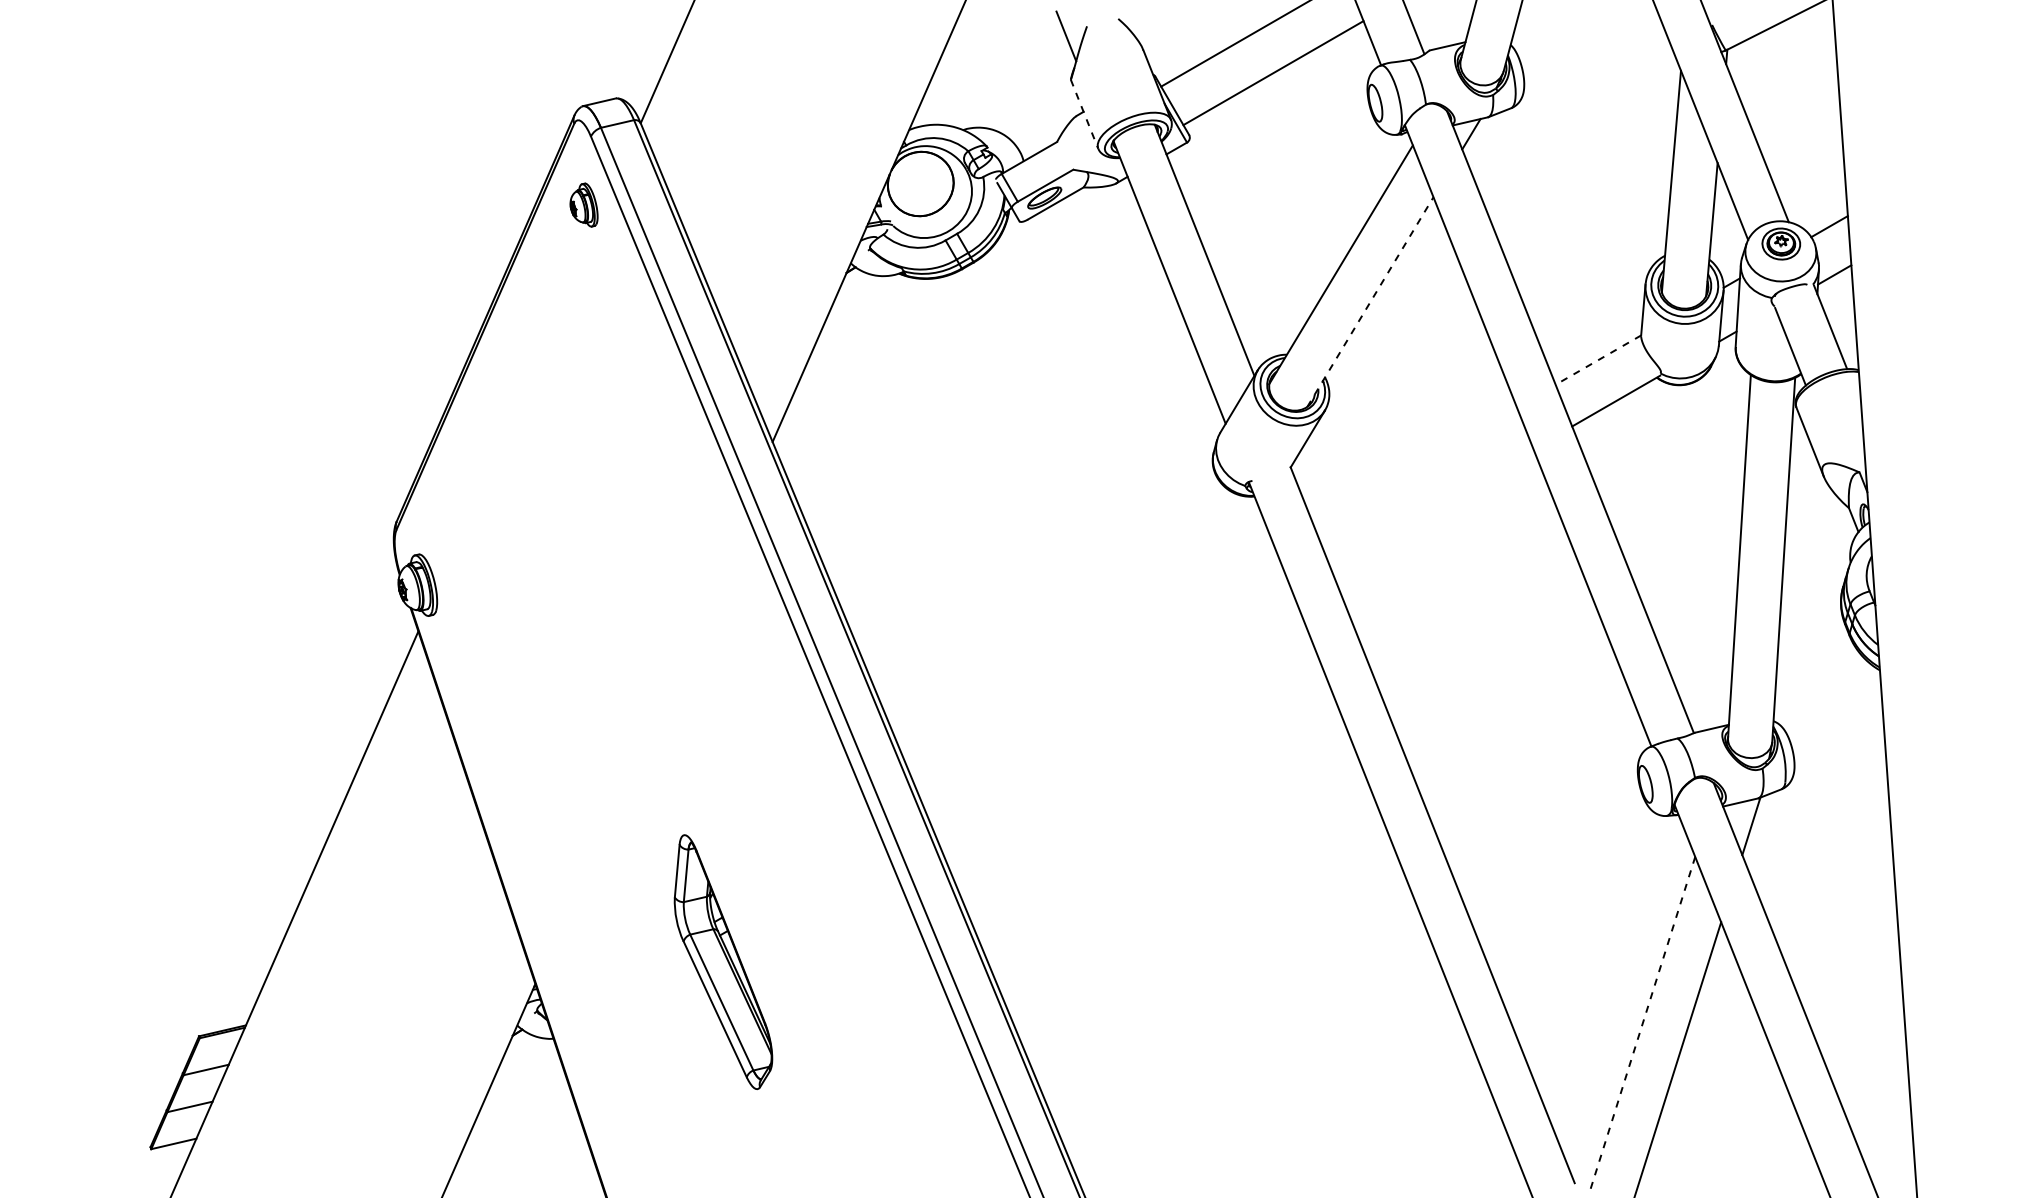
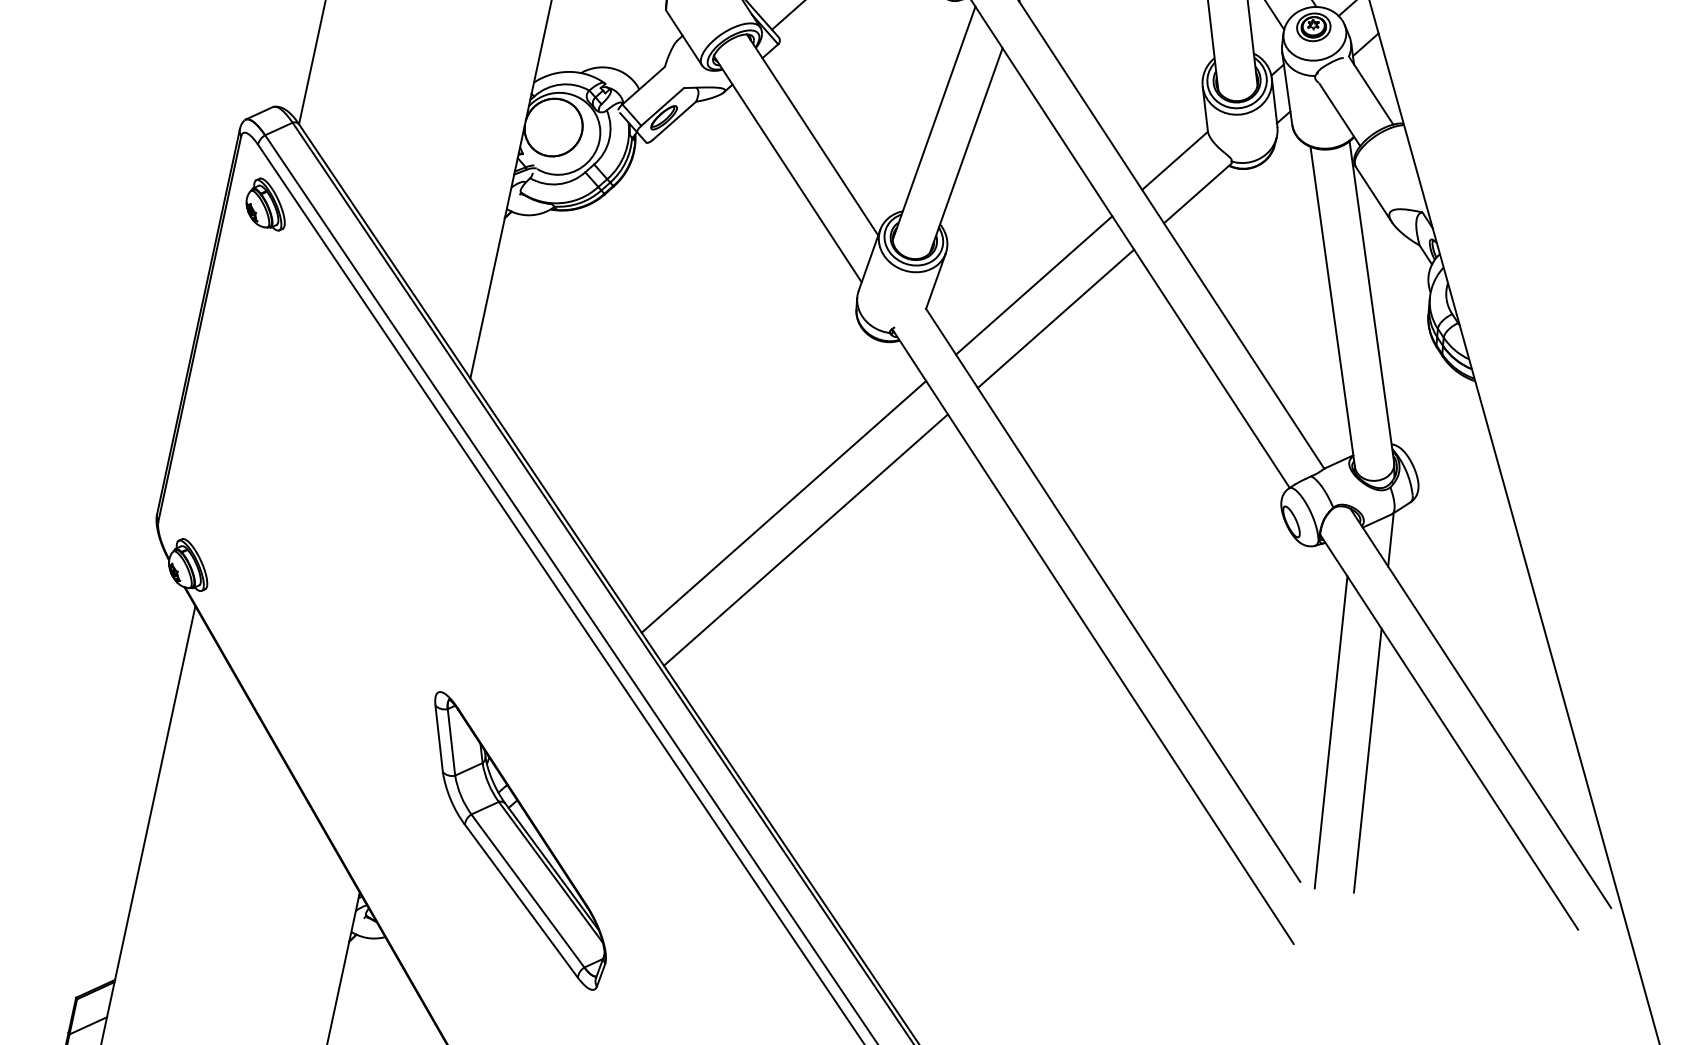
line: (1084, 114) -> (683, 37), dashed -> solid
part: (583, 204) -> (263, 205), size x1.43
line: (1370, 301) -> (966, 150), dashed -> solid
line: (1597, 360) -> (1174, 161), dashed -> solid
line: (1414, 465) -> (1033, 285), added
line: (1431, 507) -> (1055, 318), added
line: (1089, 653) -> (783, 506), added
line: (1106, 695) -> (806, 540), added
part: (723, 961) -> (519, 839), size x1.43
line: (1642, 1025) -> (1331, 732), dashed -> solid

